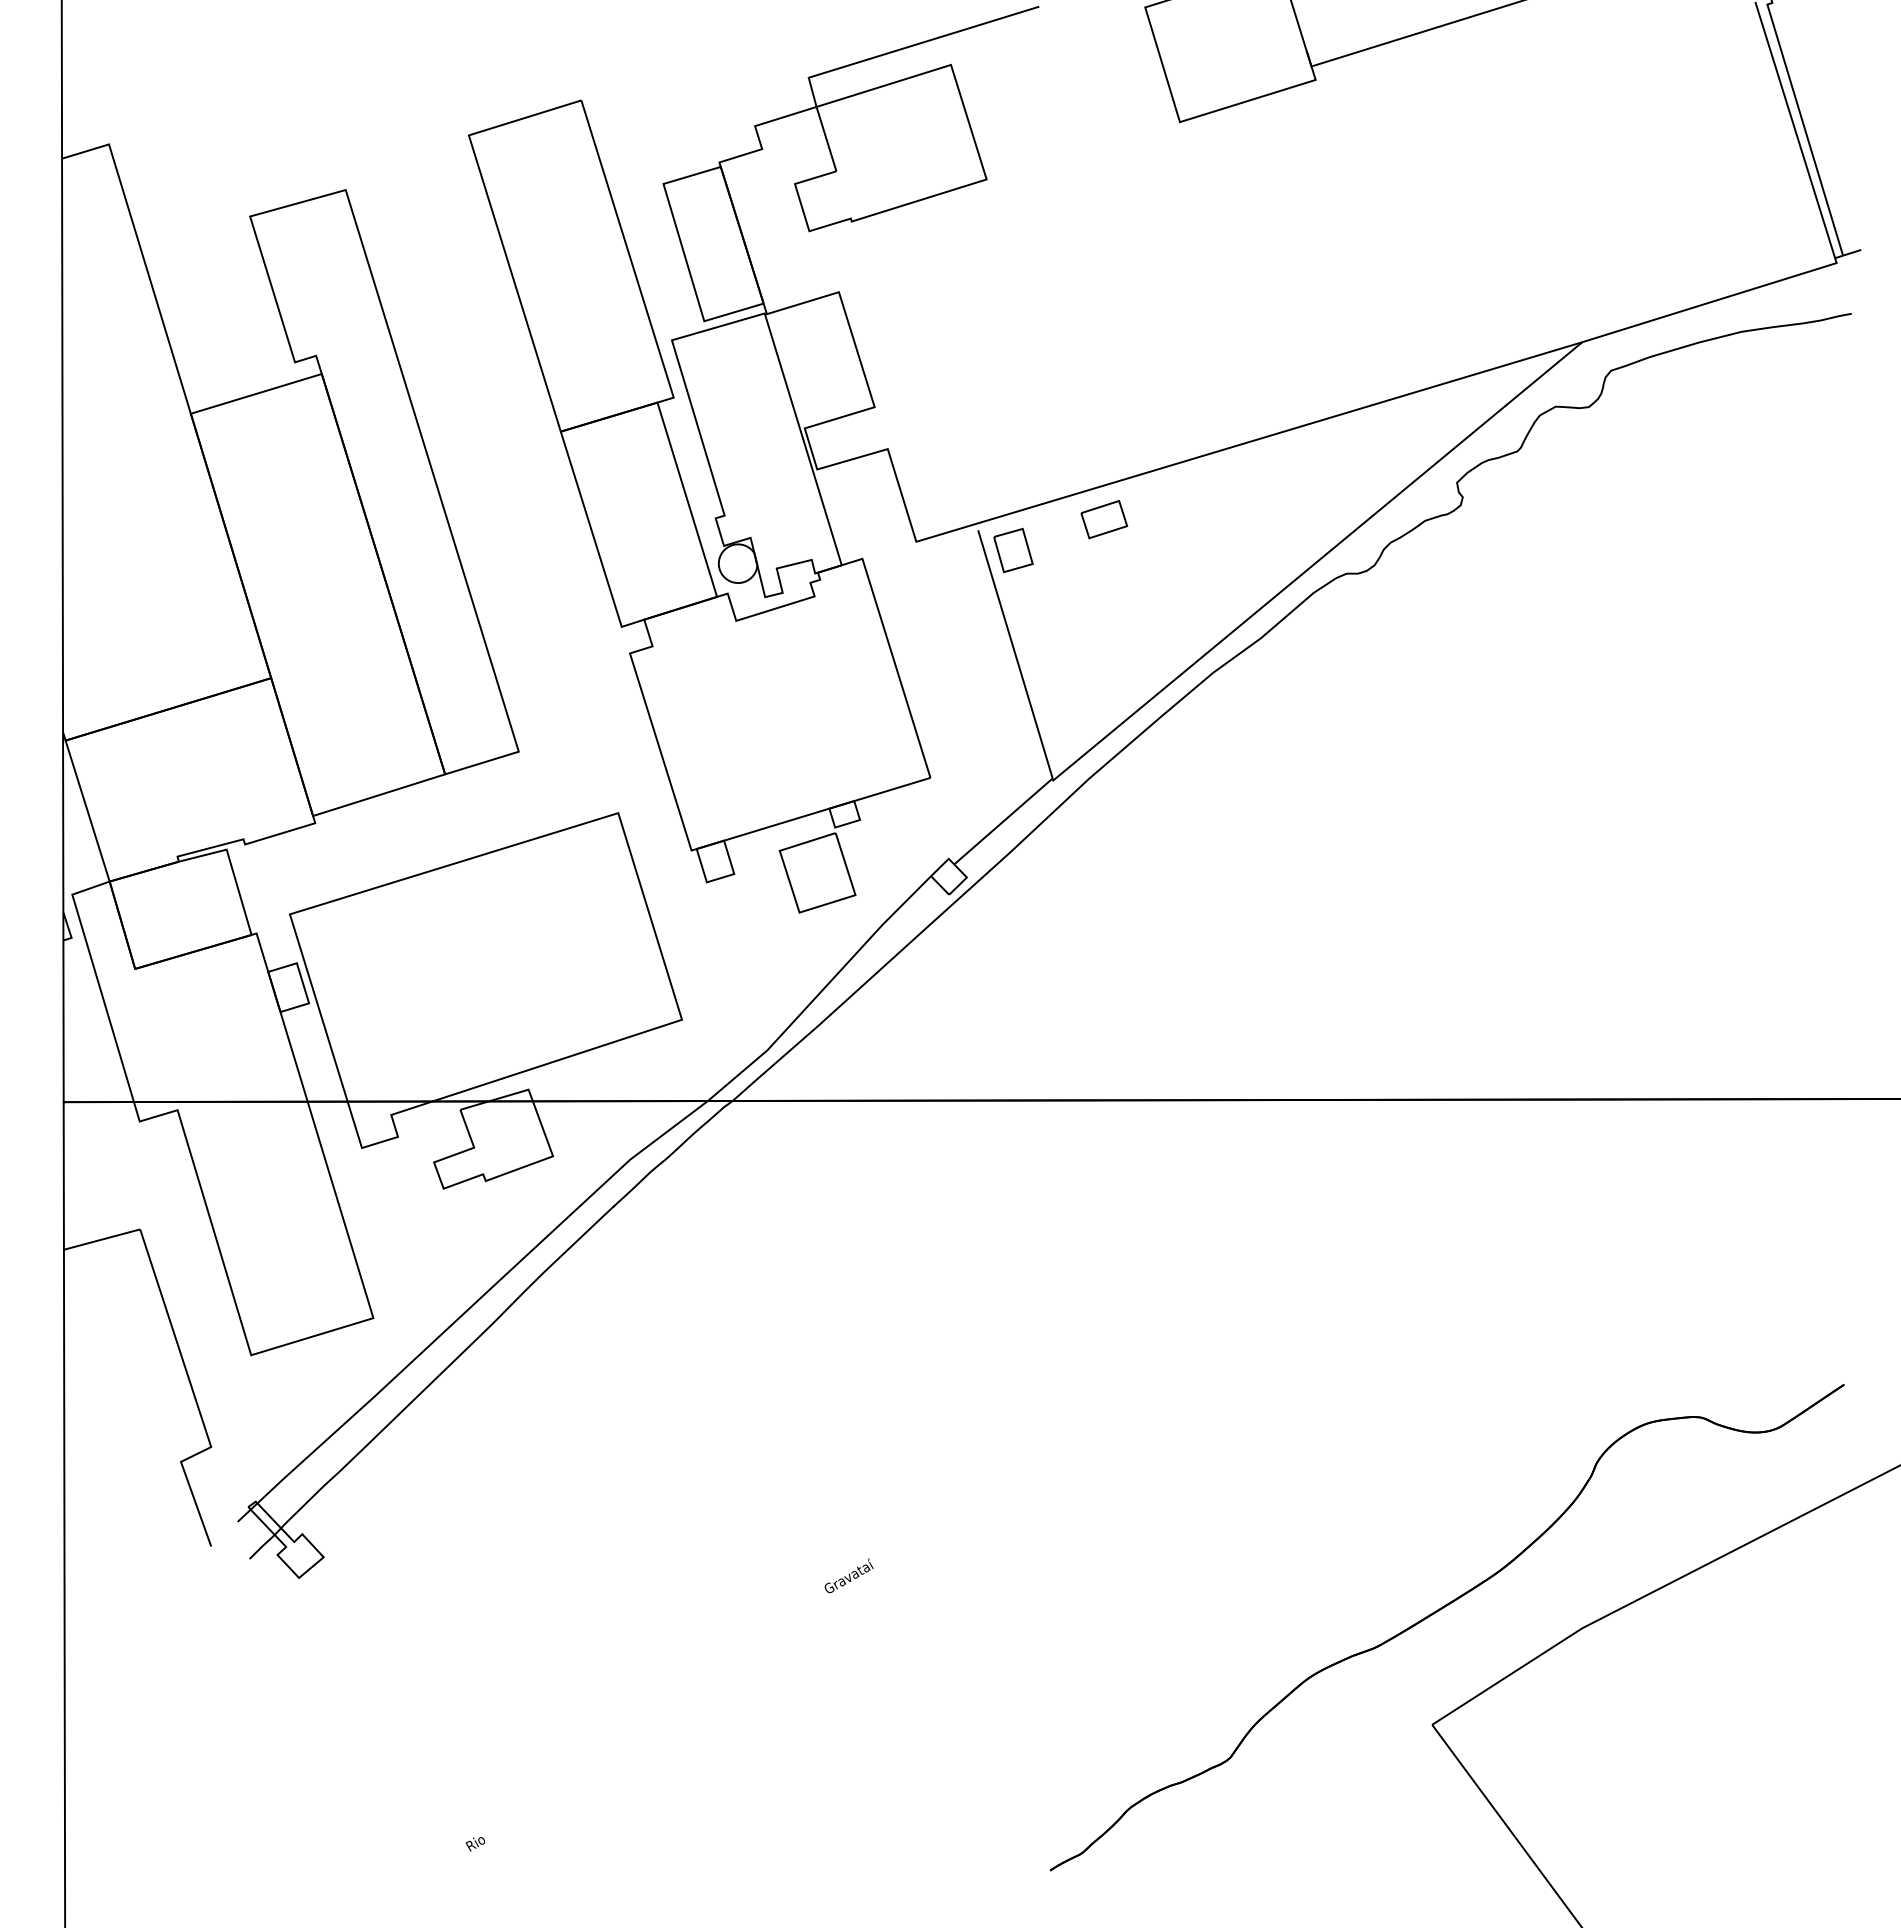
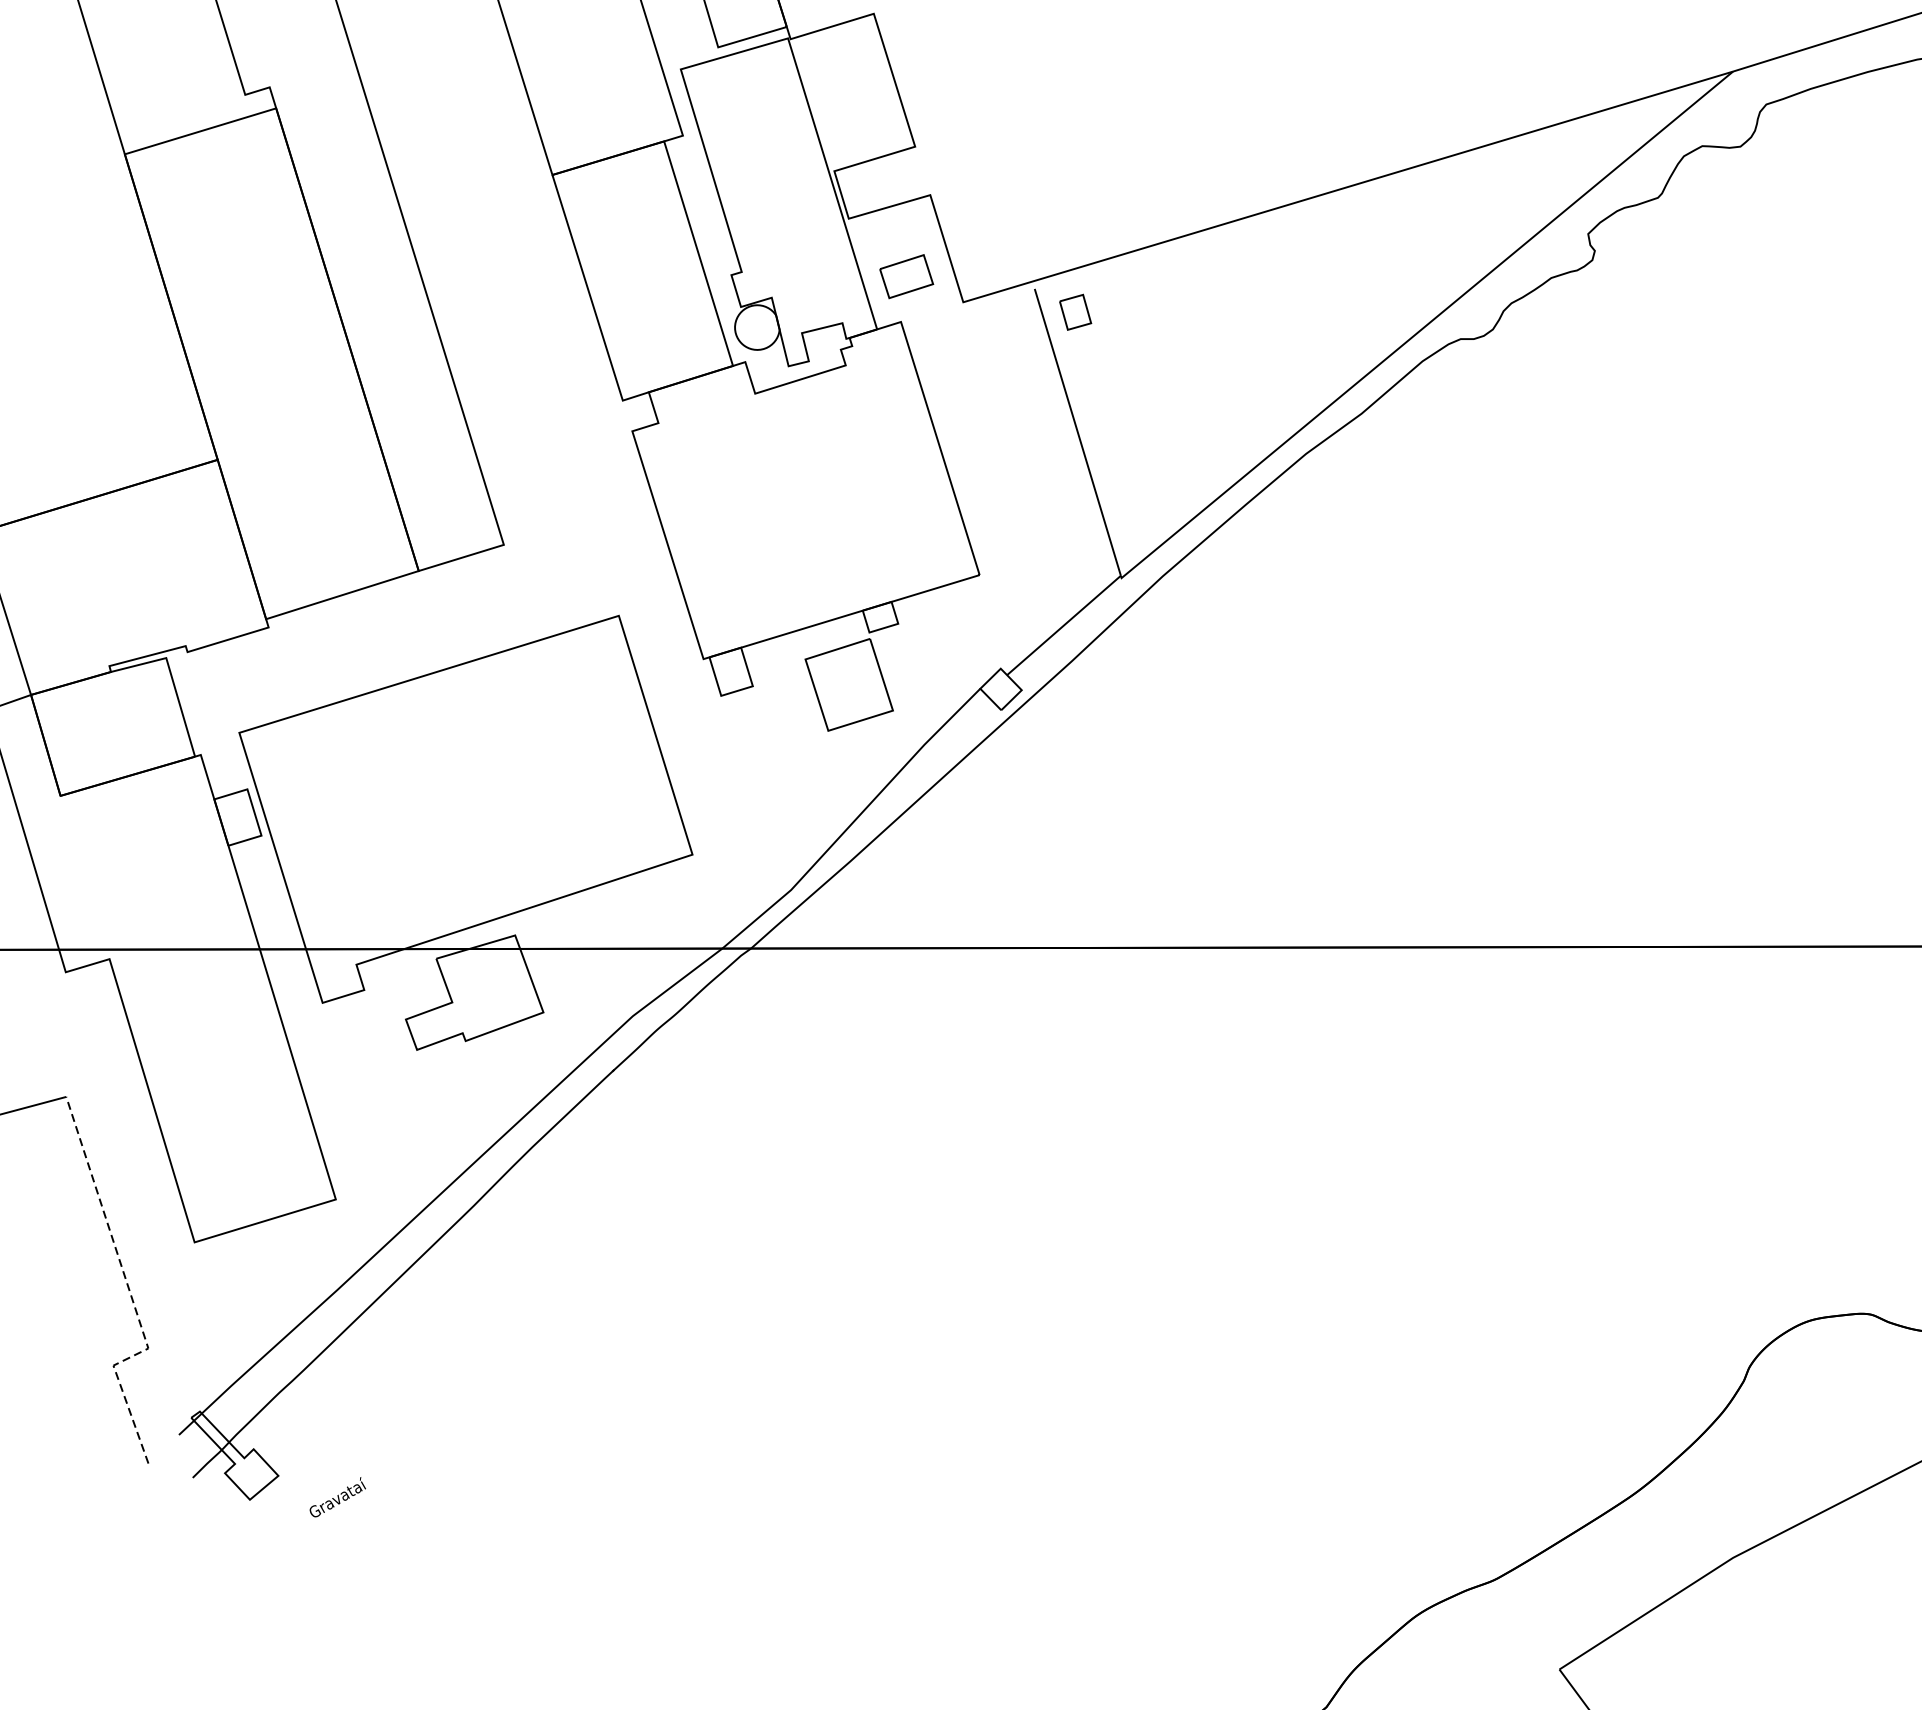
part: (1104, 519) -> (906, 276), moved
part: (1013, 550) -> (1075, 312), size x0.7
line: (195, 1398) -> (130, 1292), solid -> dashed
text: (848, 1575) -> (337, 1496), moved

